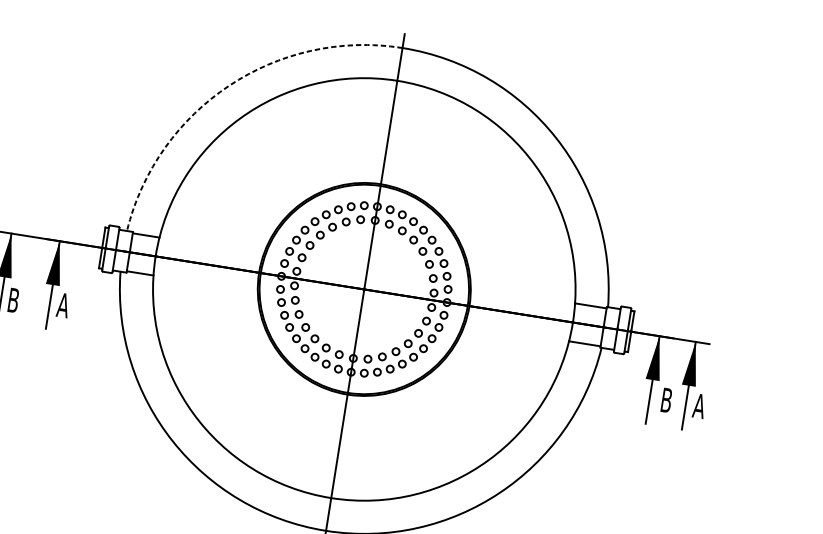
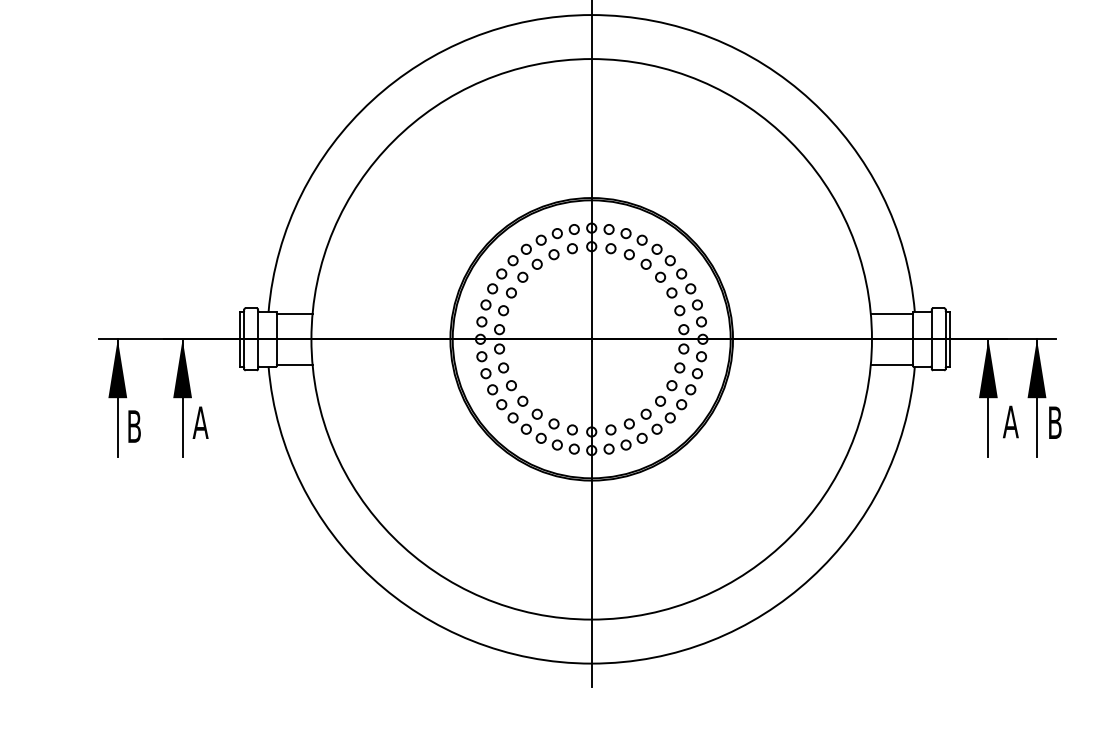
arc: (229, 85) -> (372, 100), dashed -> solid
text: (666, 399) -> (1010, 421), B -> A
text: (699, 405) -> (1054, 422), A -> B

